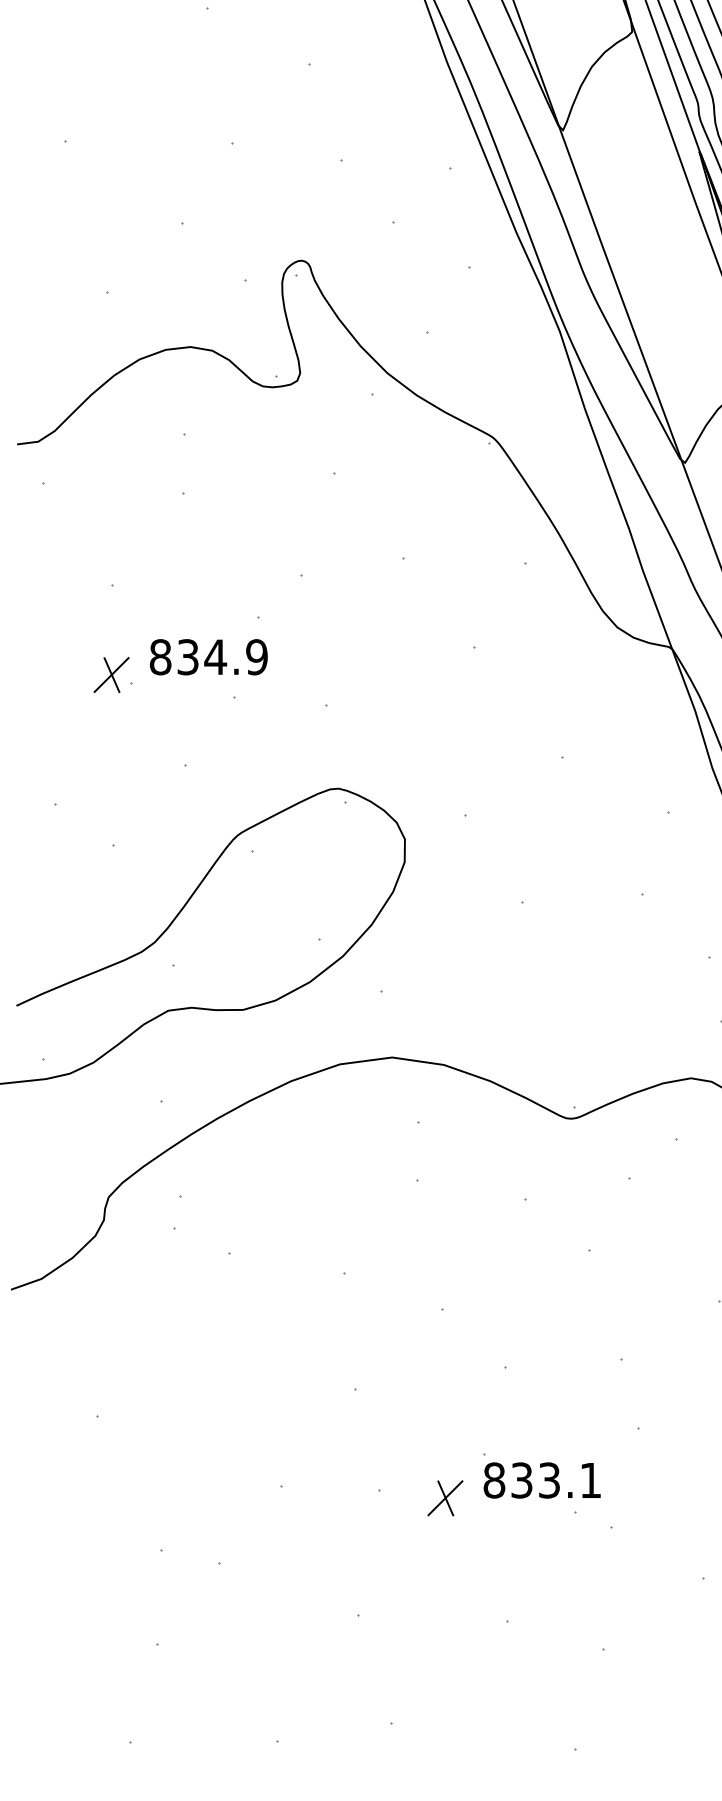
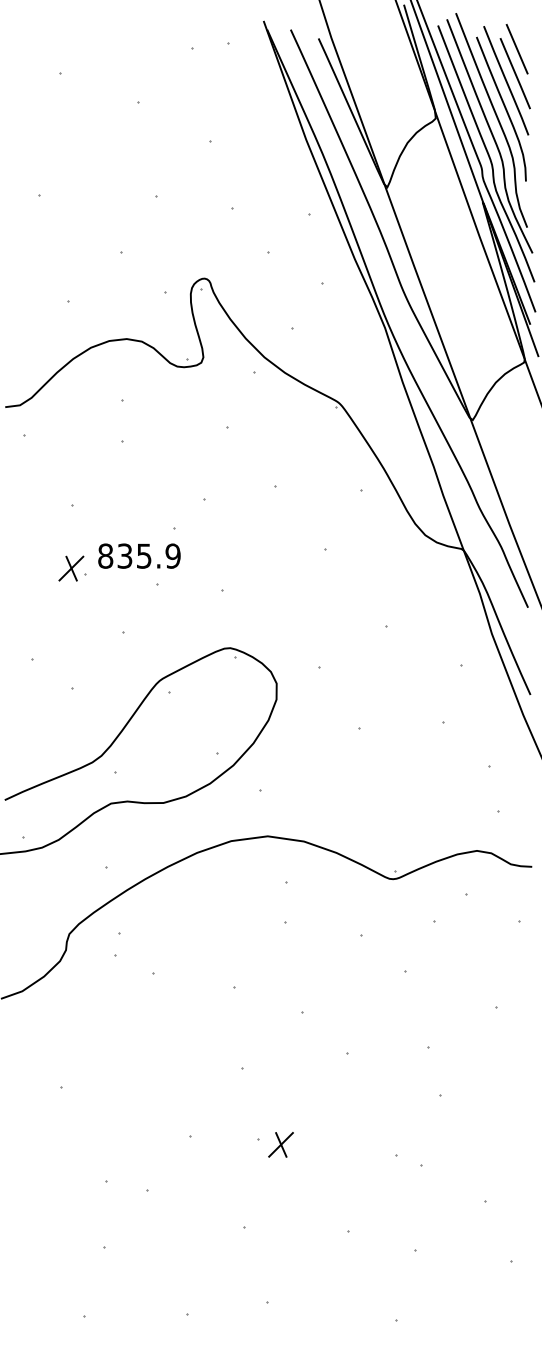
text: (216, 656) -> (144, 555), 834.9 -> 835.9
part: (541, 1476) -> (372, 1129), removed
part: (444, 1497) -> (280, 1144), moved

